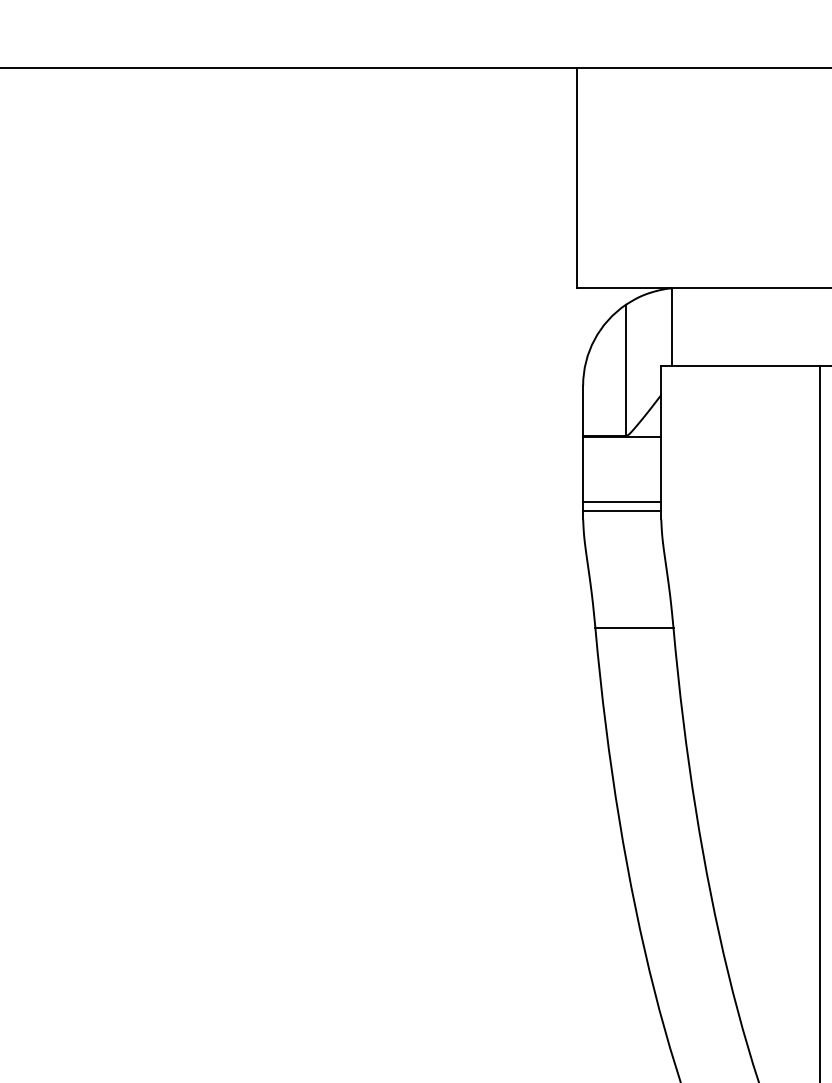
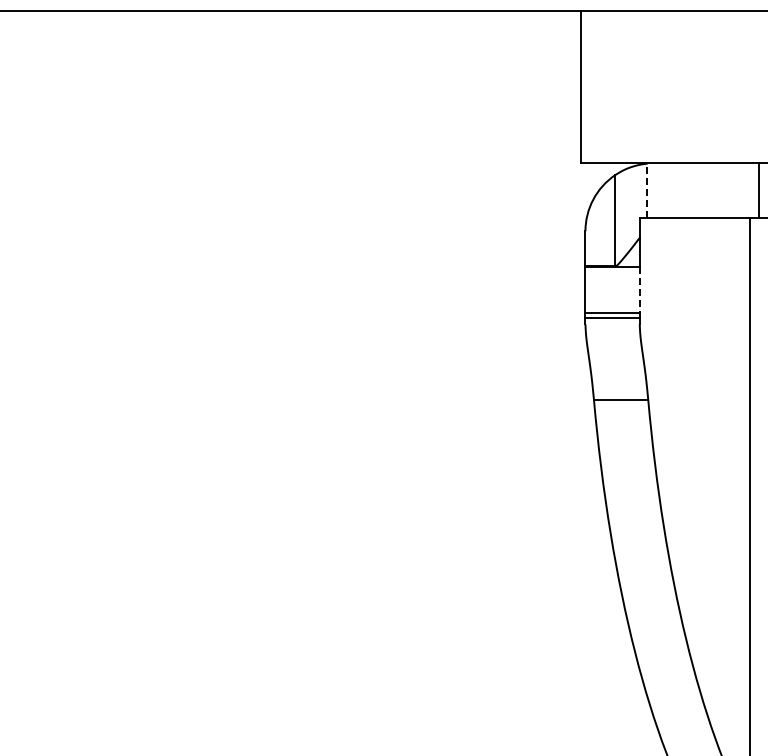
line: (672, 326) -> (647, 190), solid -> dashed
line: (660, 469) -> (639, 289), solid -> dashed

